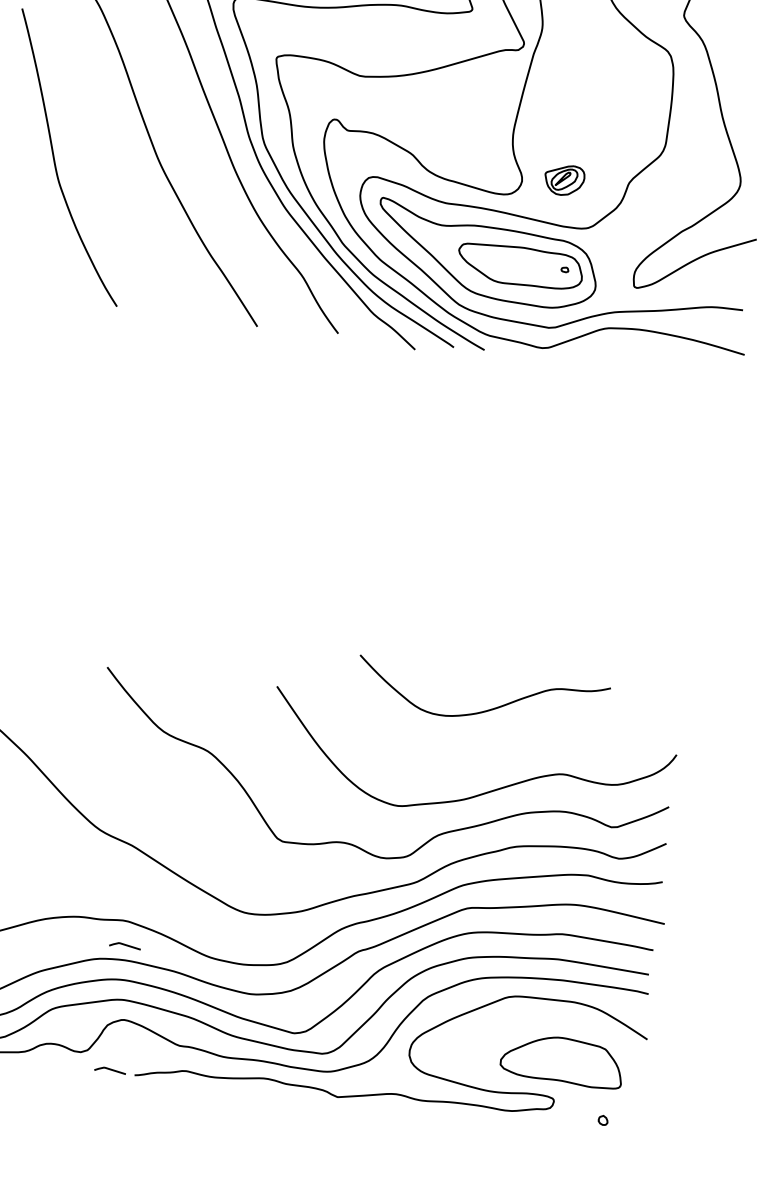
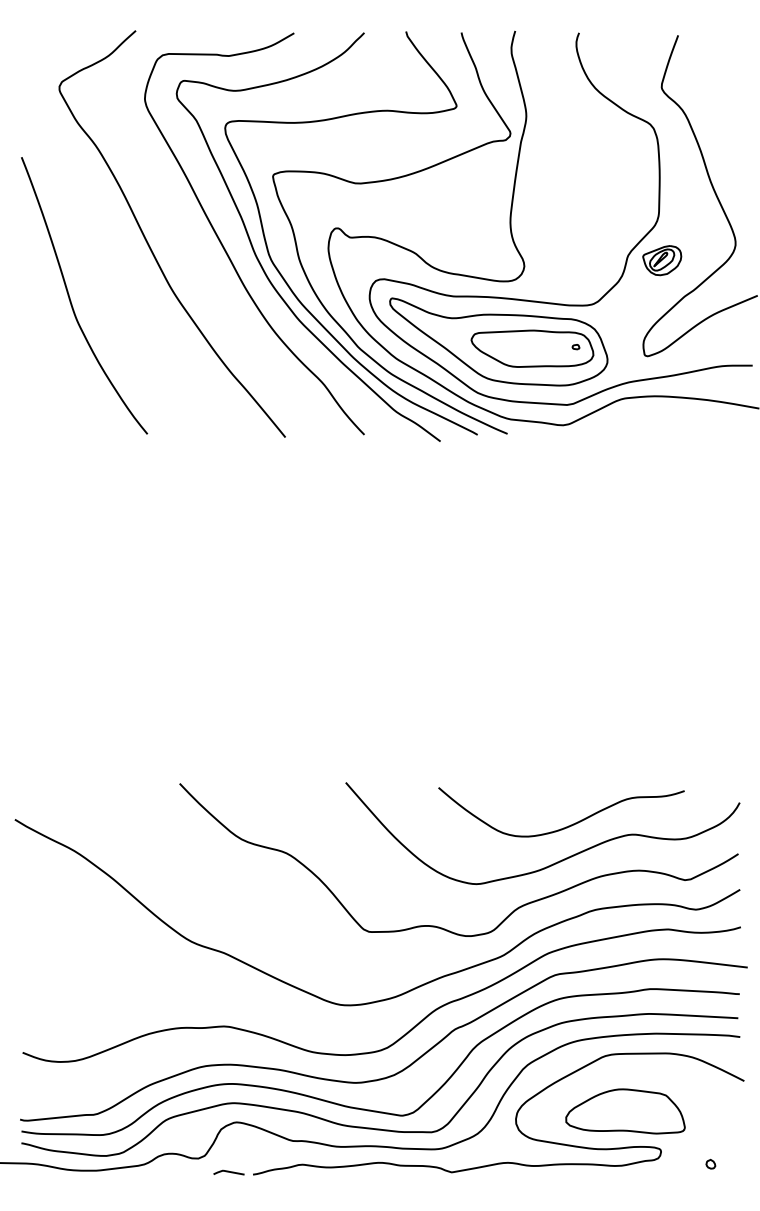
part: (564, 180) -> (662, 260), moved
curve: (488, 709) -> (568, 825), moved
curve: (124, 945) -> (228, 1050), removed
part: (562, 1060) -> (625, 1111), moved

